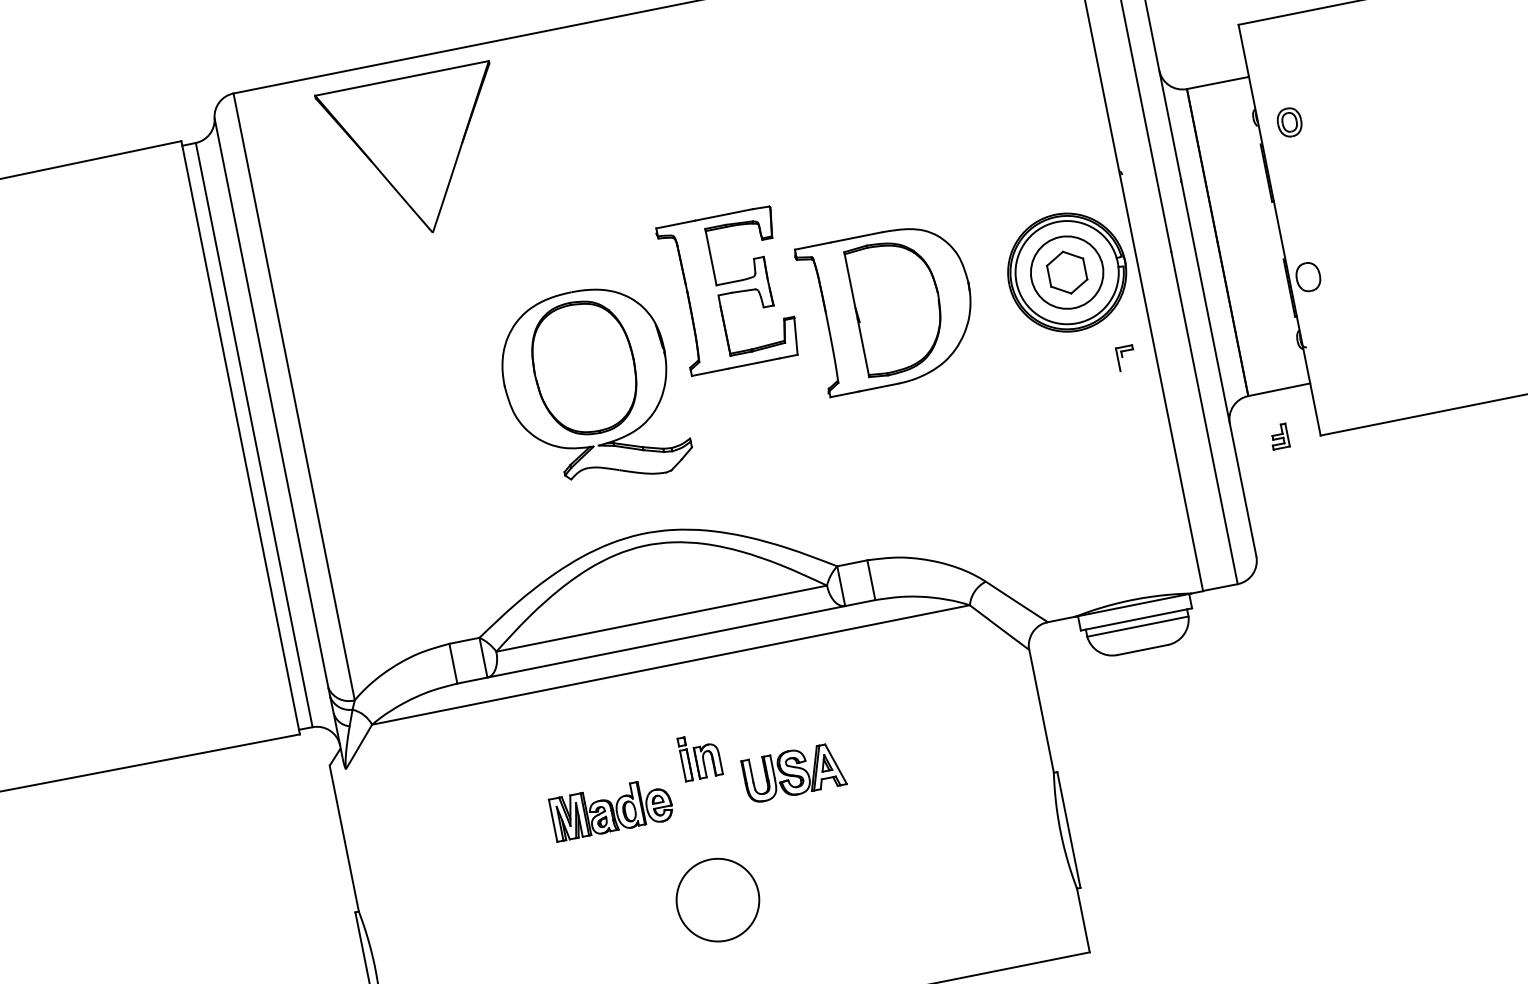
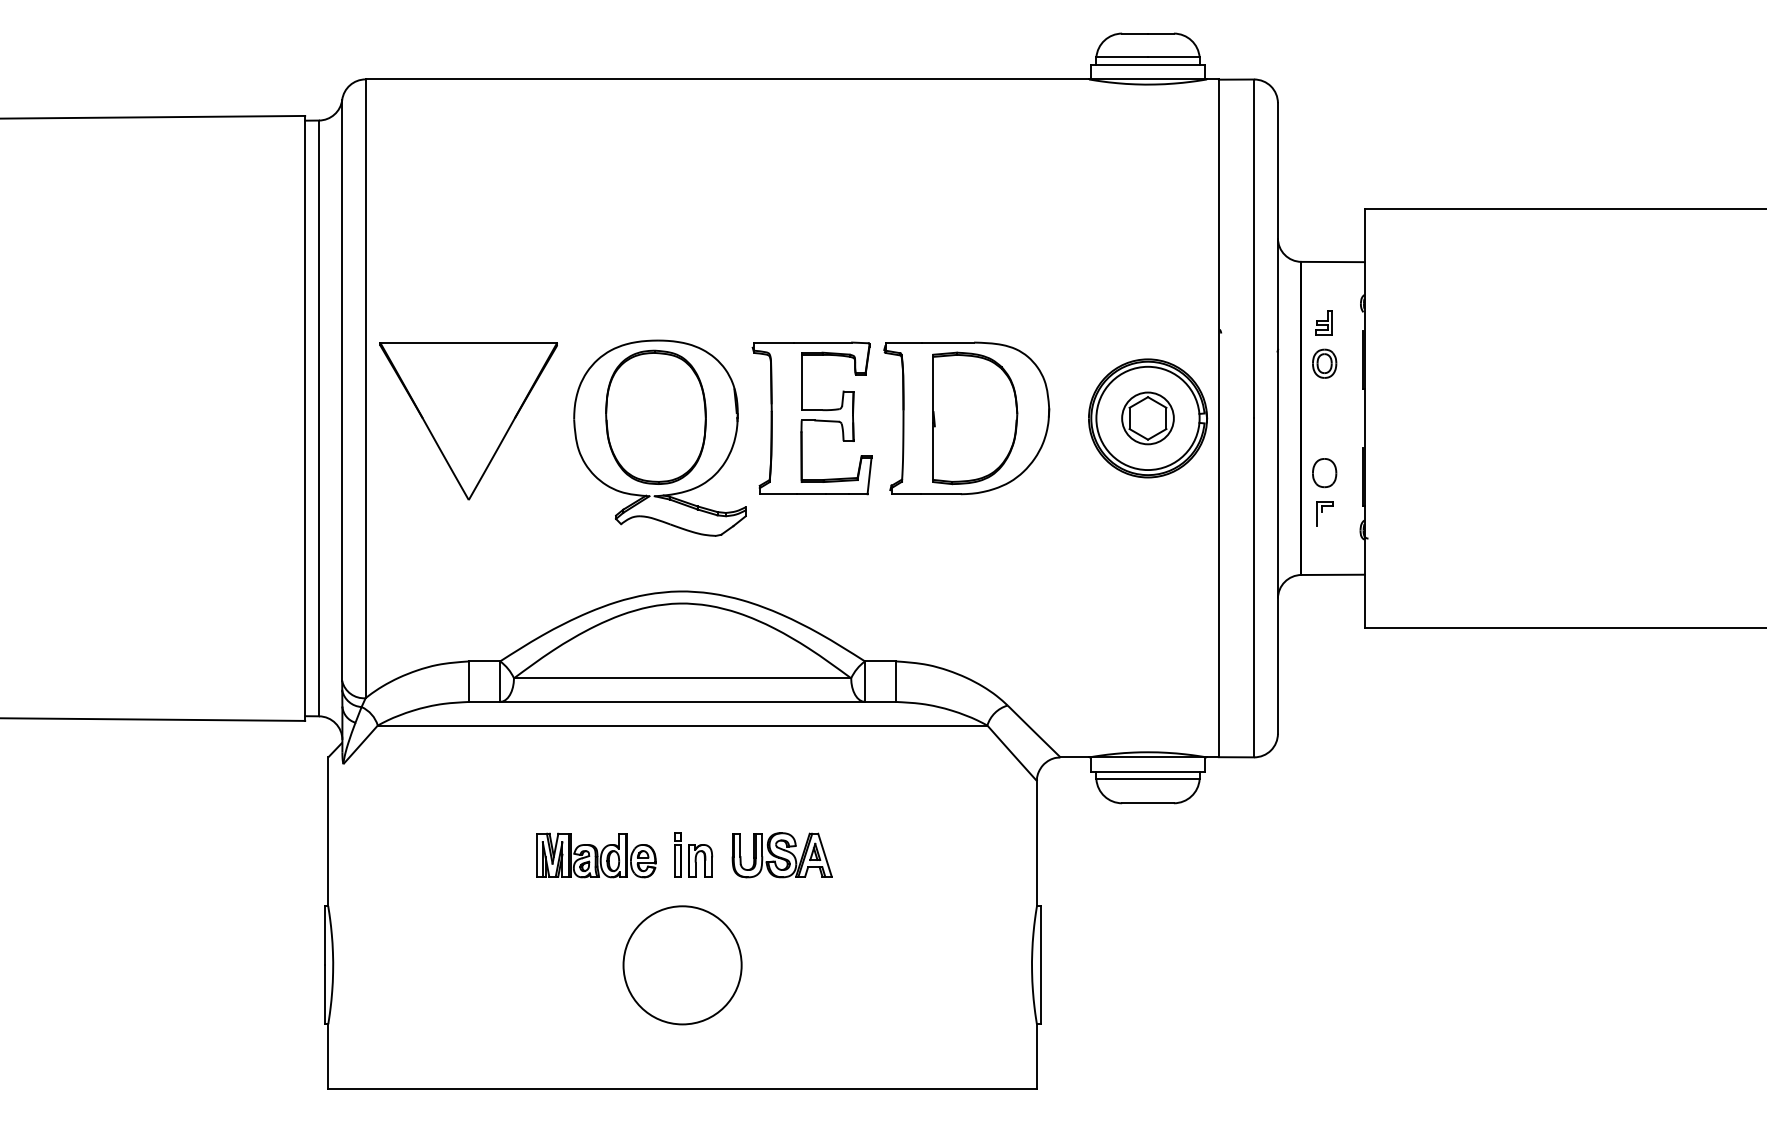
part: (1289, 122) -> (1324, 363), moved
part: (417, 155) -> (468, 421), moved
circle: (1066, 272) -> (1147, 418), size x0.71
part: (1308, 277) -> (1324, 473), moved
part: (727, 291) -> (811, 418), moved
part: (1125, 357) -> (1324, 513), moved
part: (1278, 436) -> (1323, 322), moved
part: (700, 755) -> (693, 854), moved
circle: (717, 900) -> (682, 965), size x1.43

